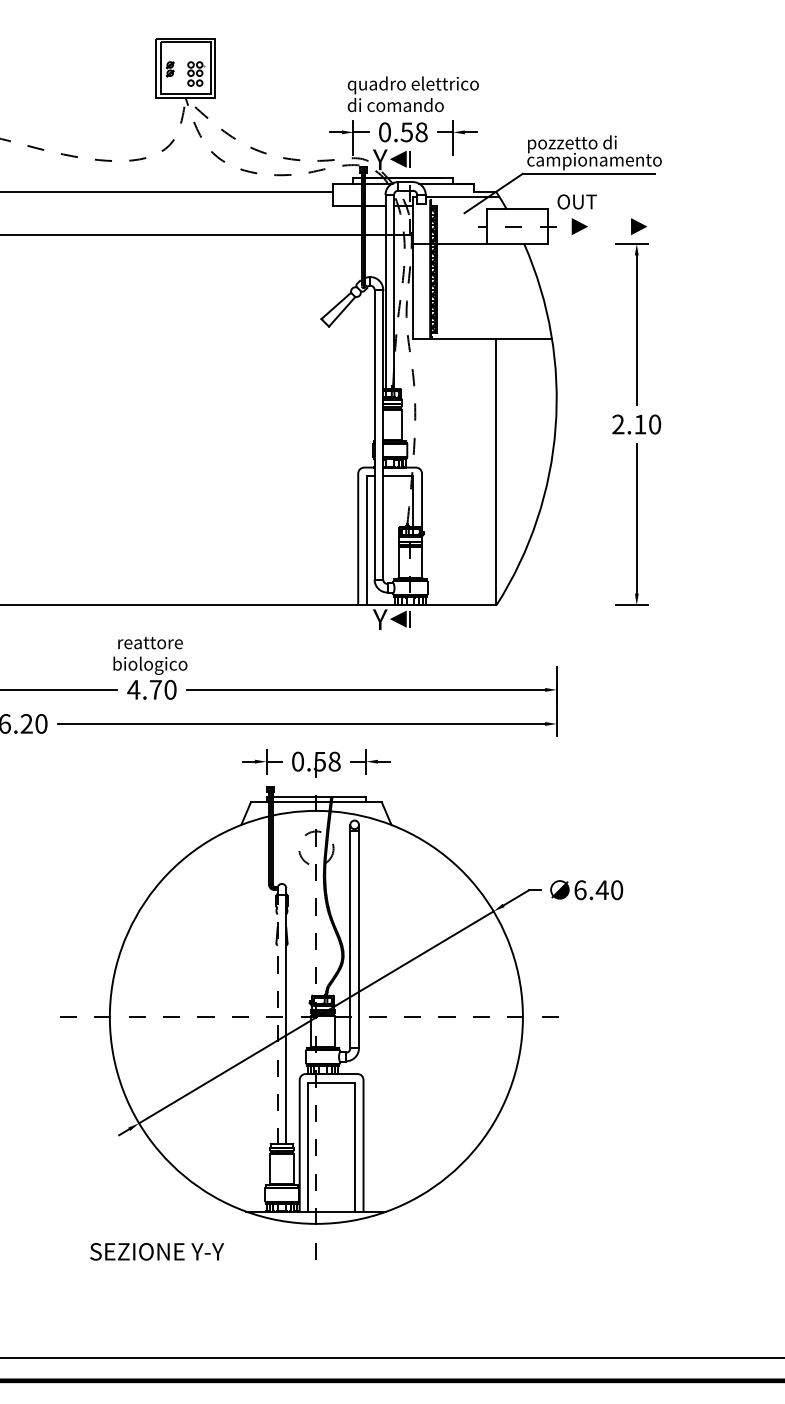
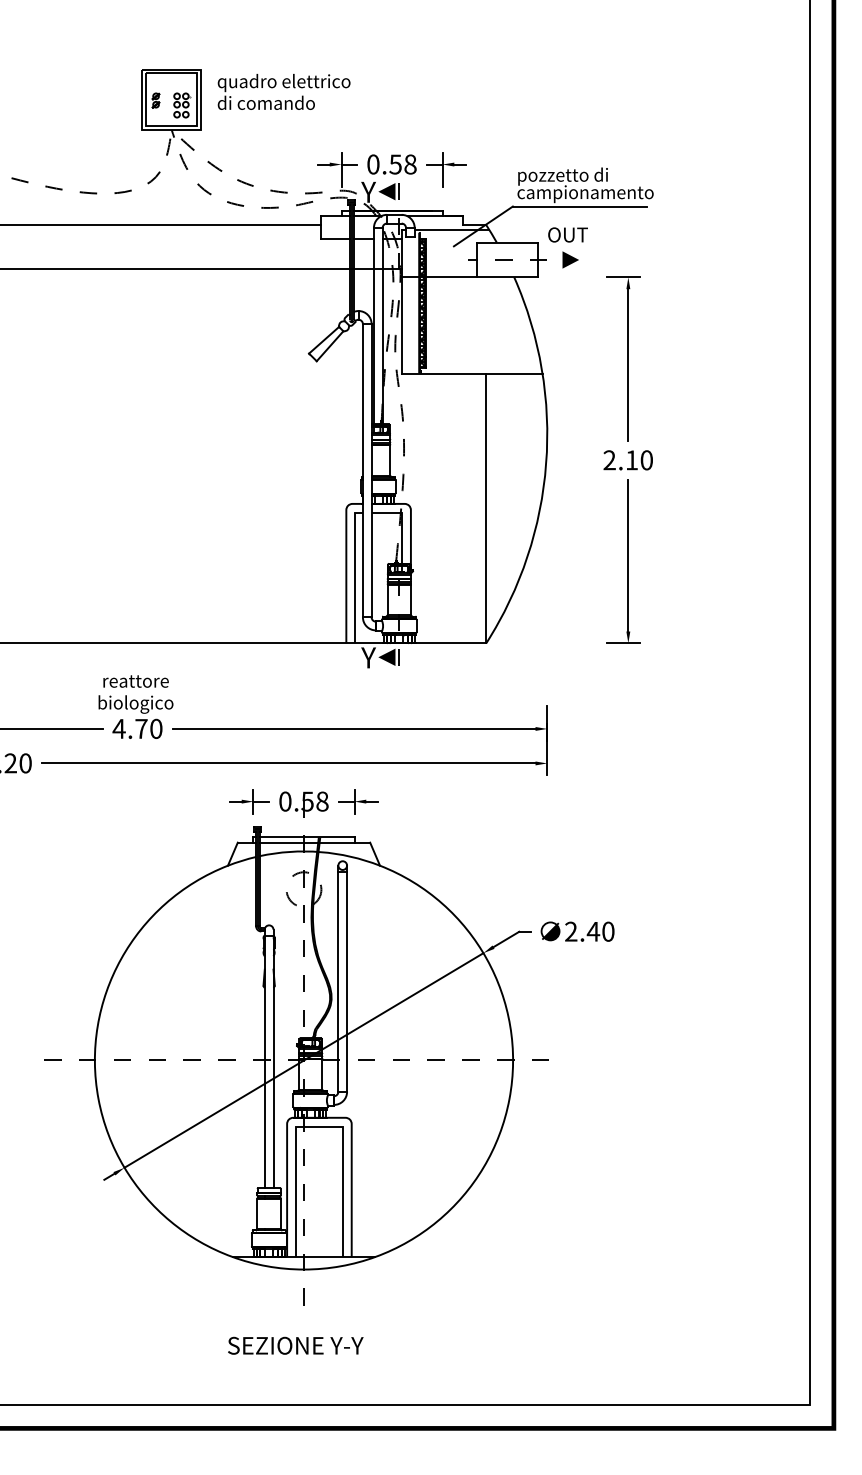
text: (412, 93) -> (283, 91), moved
line: (638, 226) -> (630, 259), removed
text: (580, 889) -> (571, 931), 6.40 -> 2.40
line: (277, 1015) -> (264, 1058), dashed -> solid
text: (156, 1251) -> (295, 1345), moved

